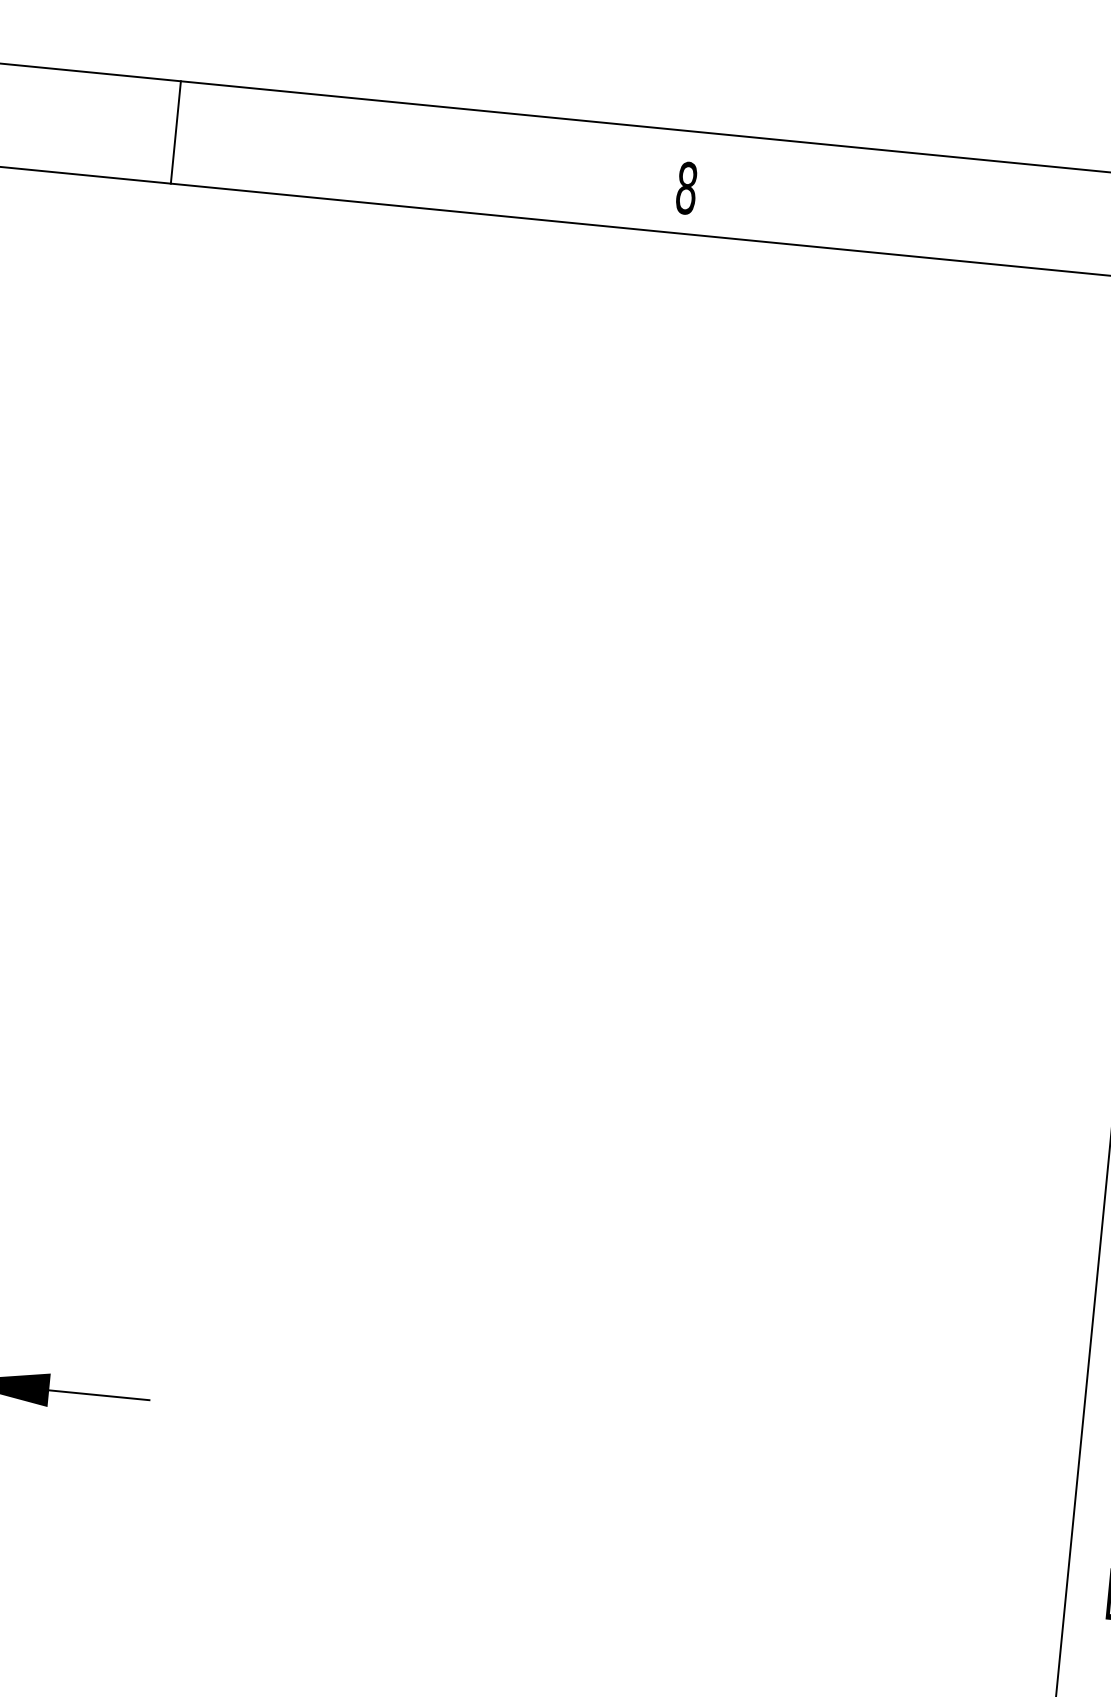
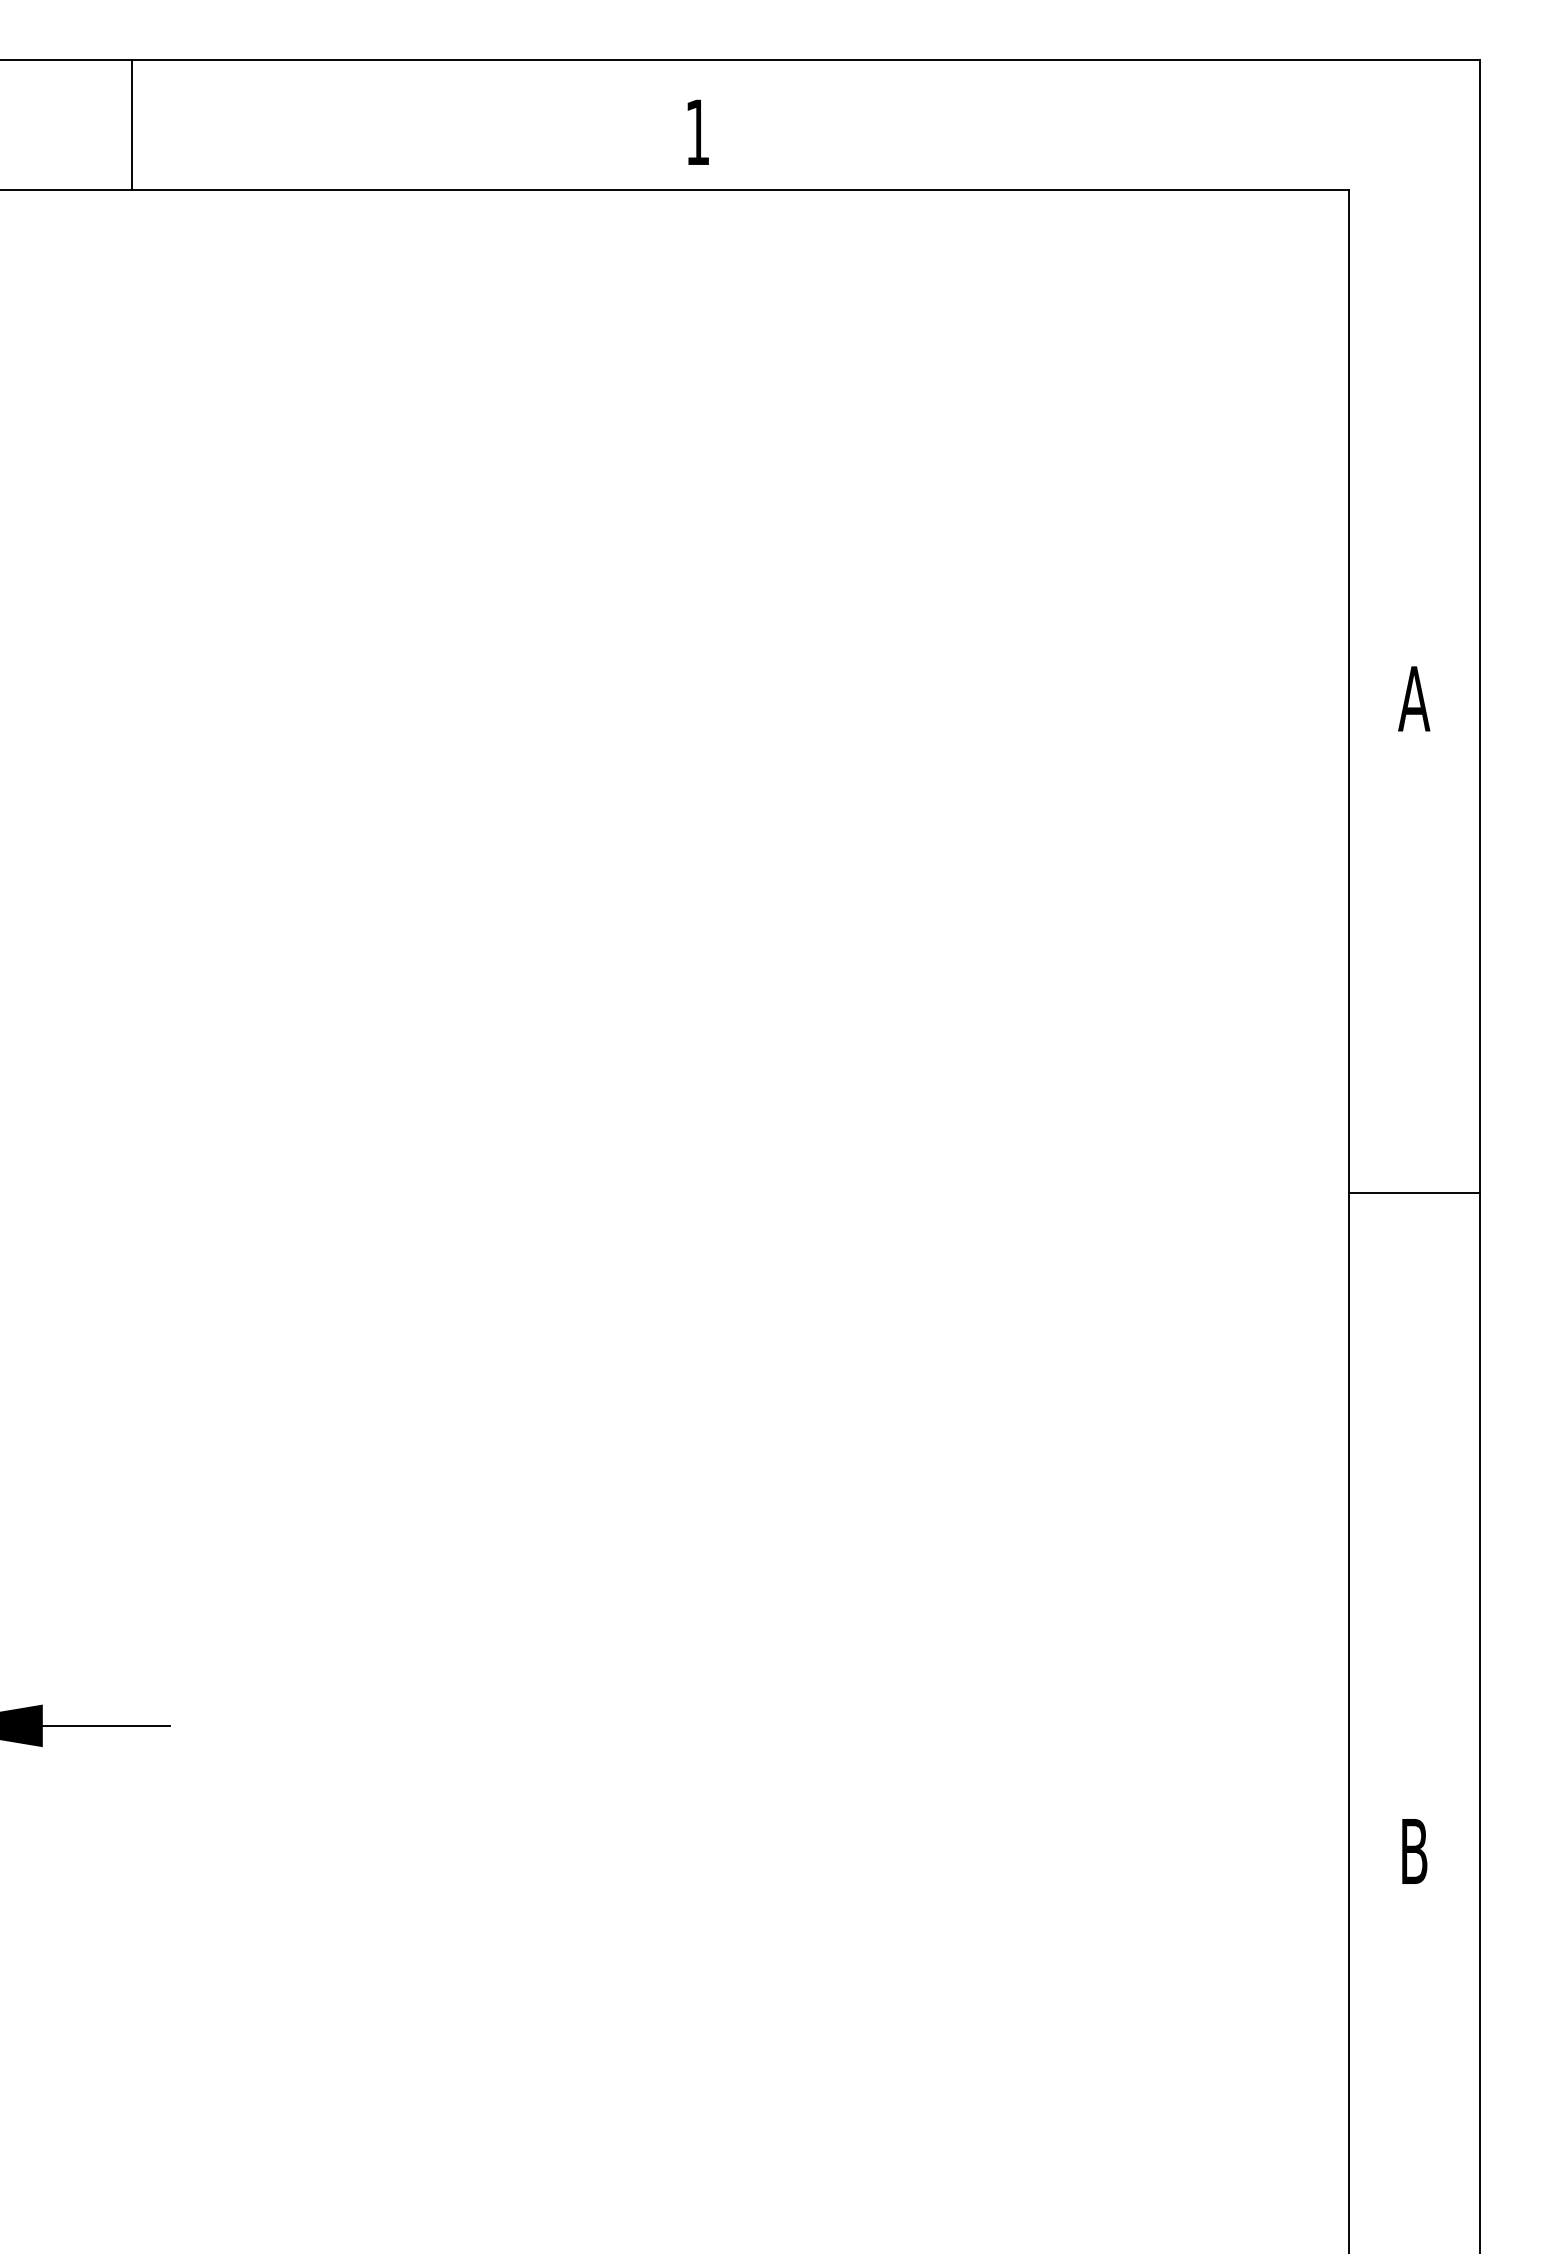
line: (176, 132) -> (132, 125), moved
text: (686, 188) -> (697, 132), 8 -> 1

